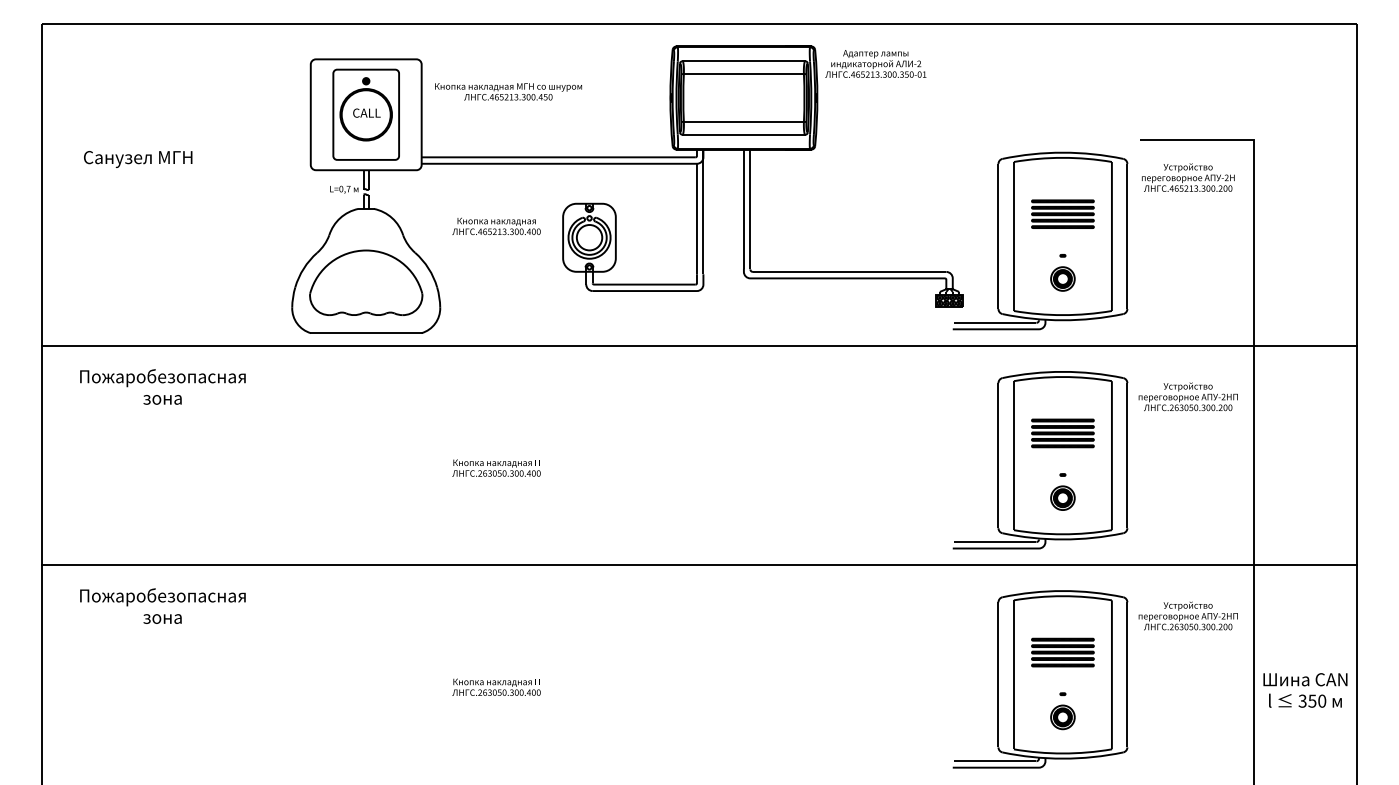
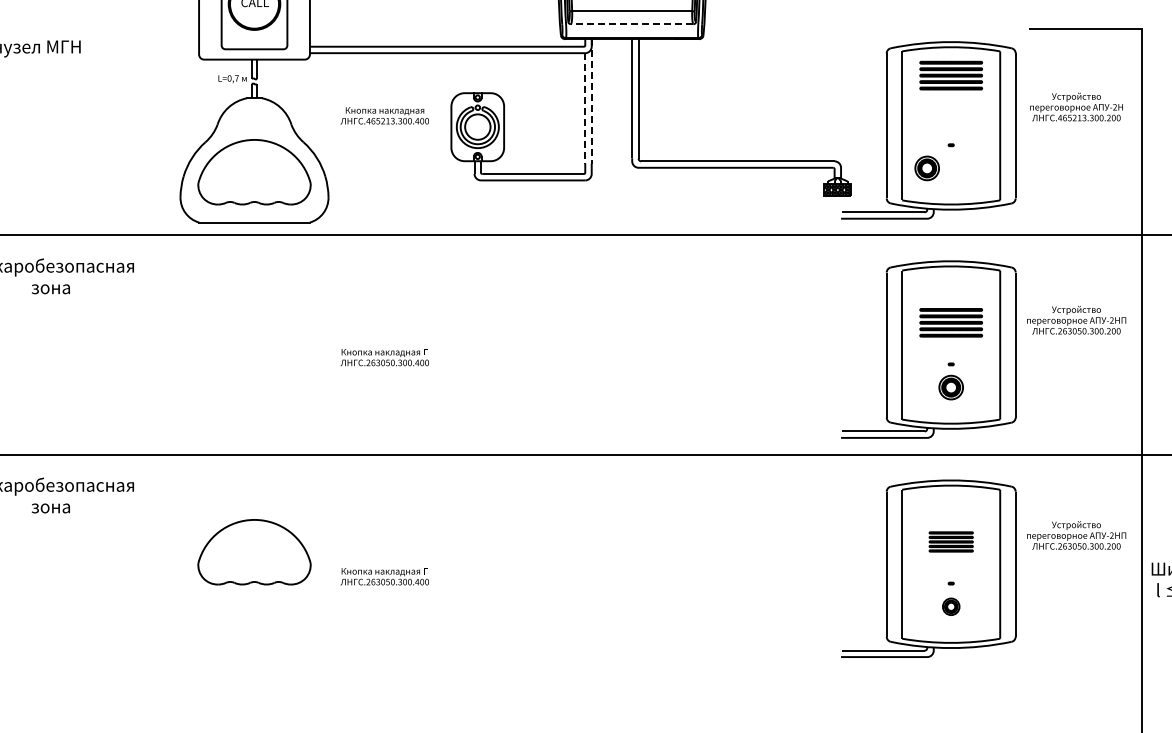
line: (743, 134) -> (631, 23), solid -> dashed
text: (1188, 177) -> (1076, 106), moved
line: (703, 212) -> (591, 101), solid -> dashed
part: (1062, 213) -> (950, 74), moved
line: (696, 219) -> (584, 108), solid -> dashed
part: (1062, 278) -> (926, 167), moved
text: (1187, 396) -> (1075, 319), moved
text: (1187, 615) -> (1075, 534), moved
part: (1062, 652) -> (950, 541), size x0.7
part: (366, 662) -> (254, 551), added
part: (1062, 717) -> (950, 606), size x0.7

